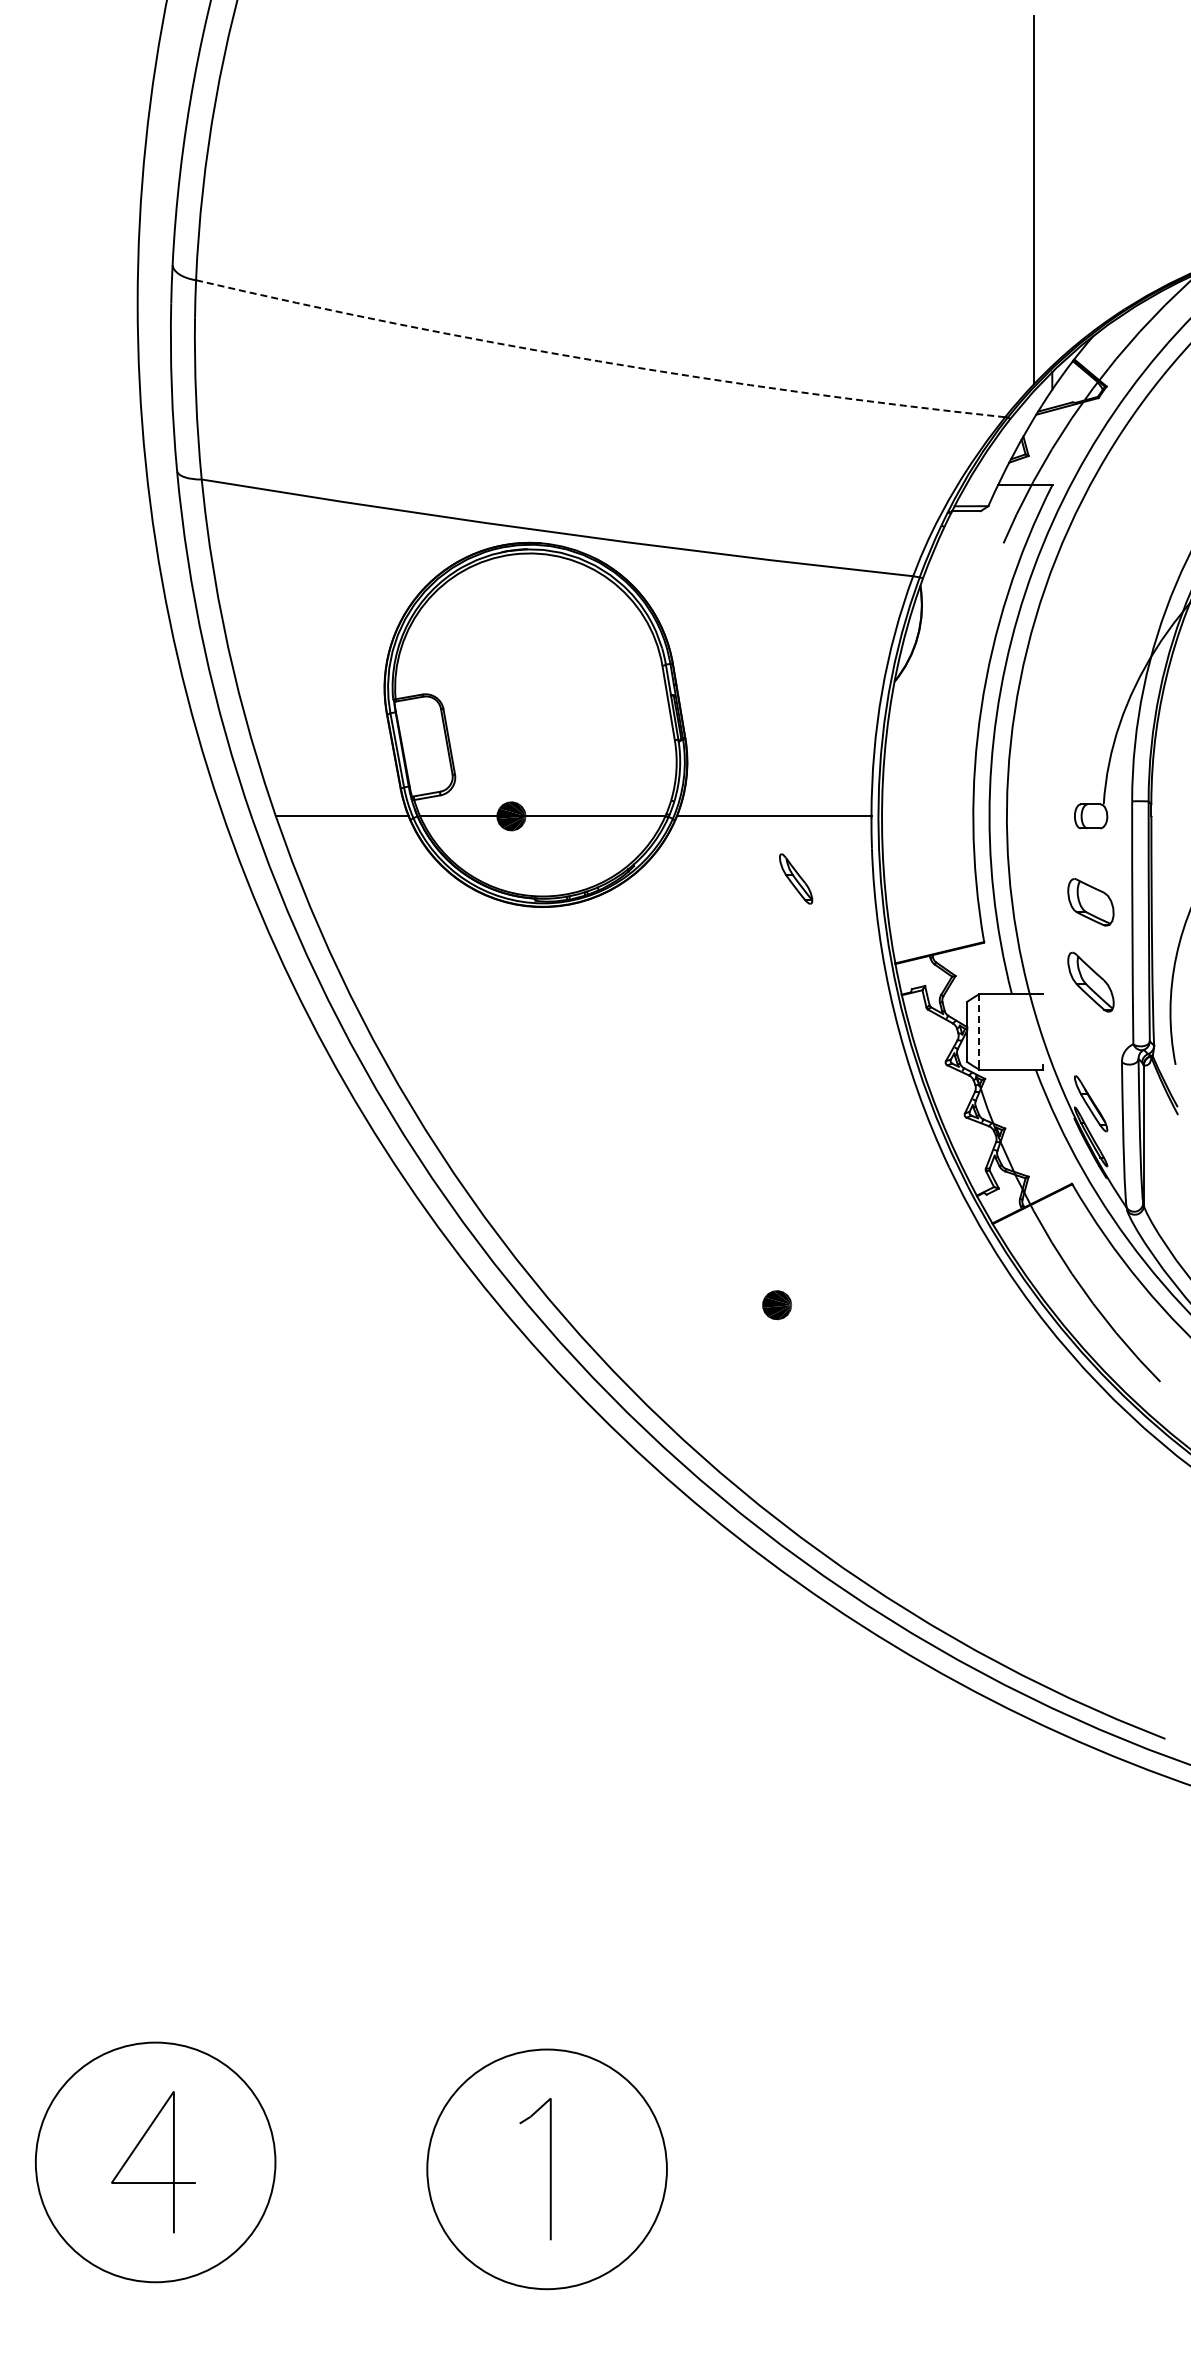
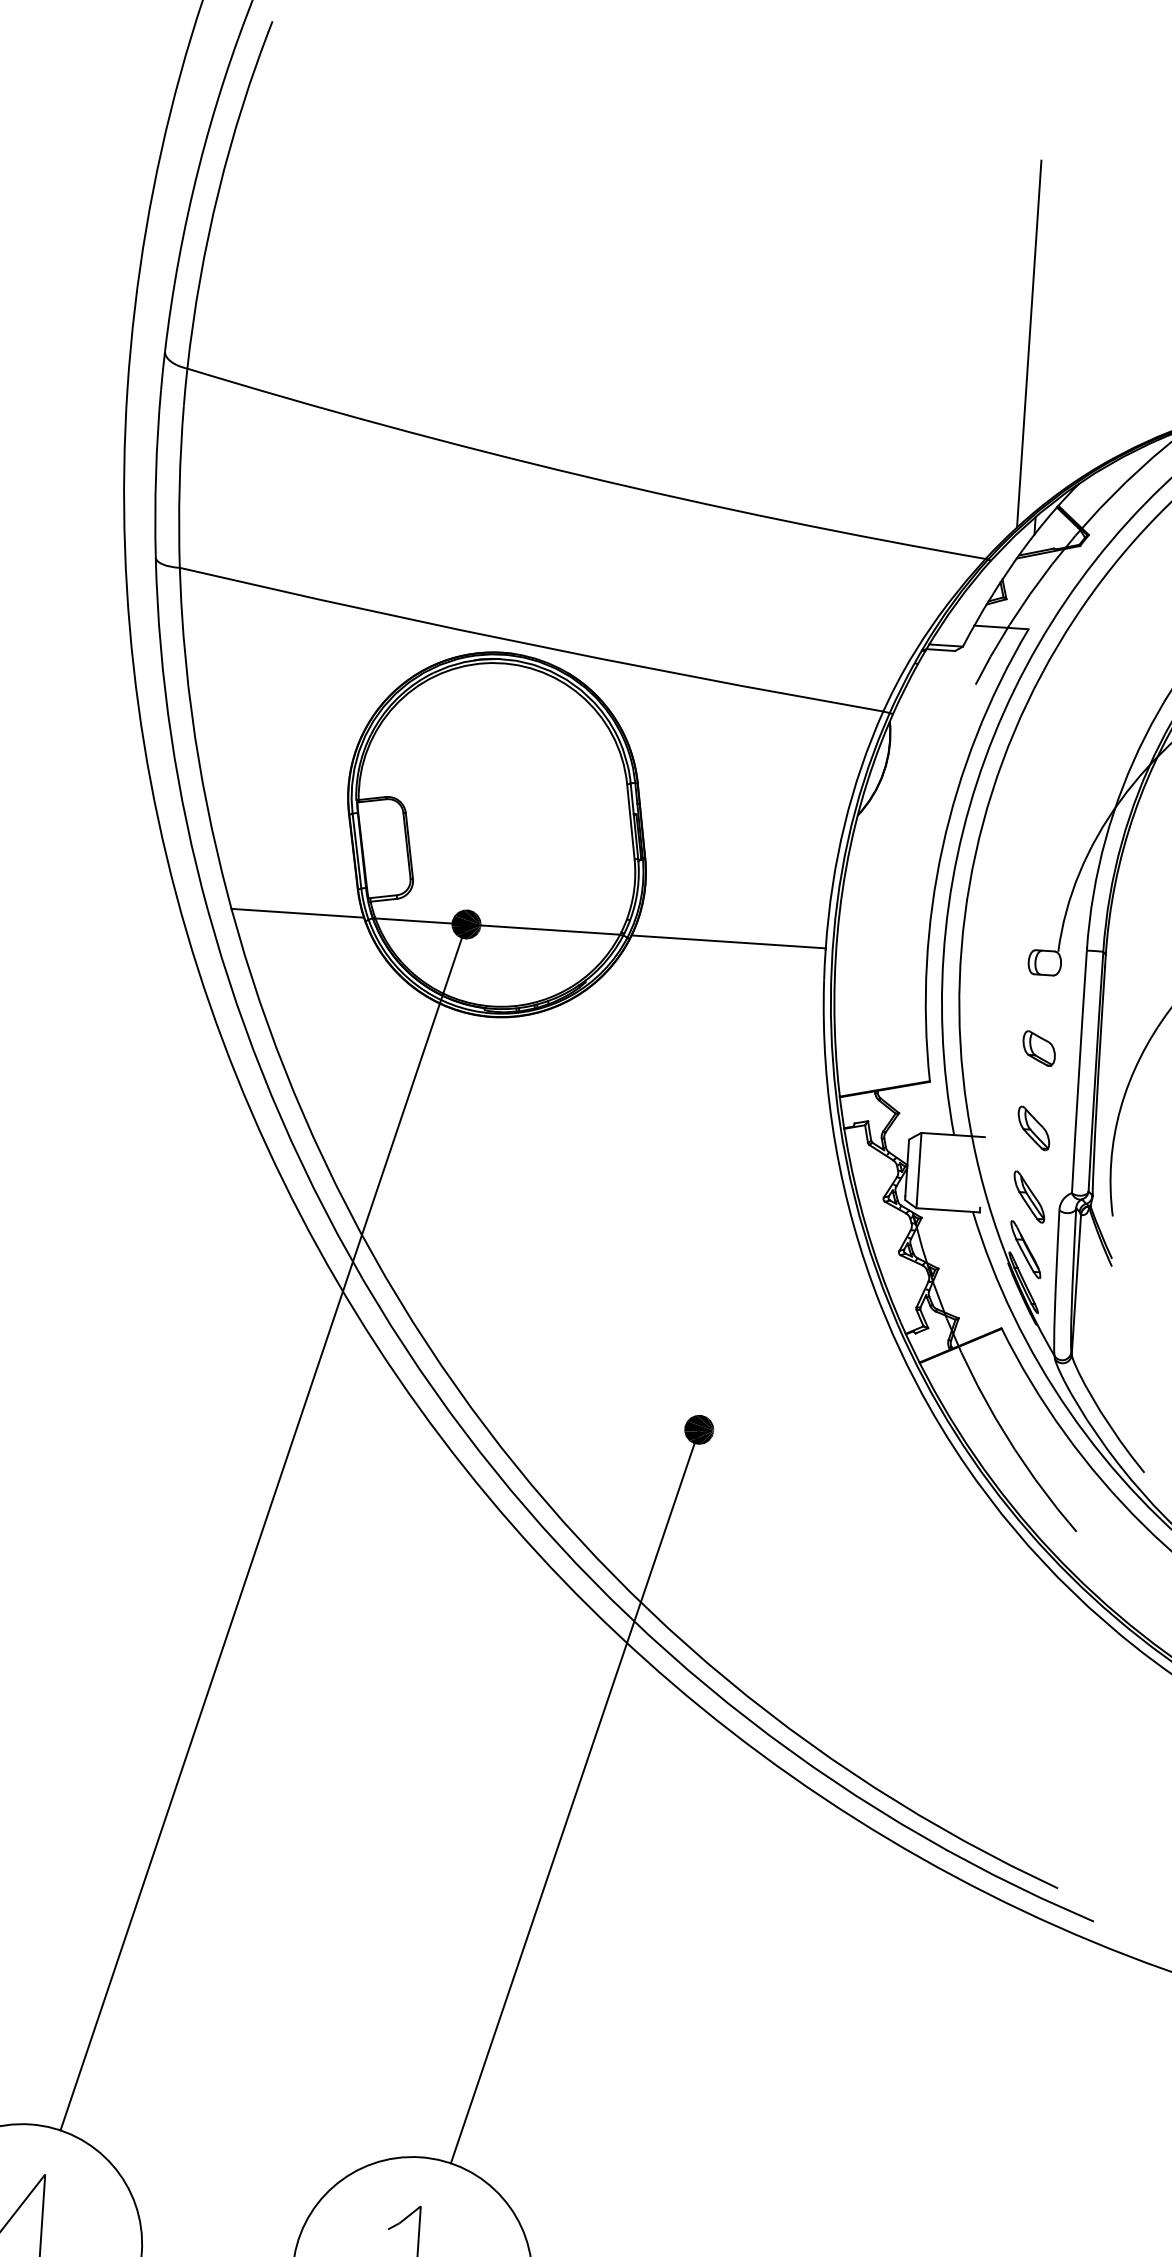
arc: (598, 361) -> (583, 476), dashed -> solid
part: (796, 878) -> (1029, 1196), moved
part: (1091, 901) -> (1039, 1047), size x0.71
part: (1091, 982) -> (1034, 1128), size x0.71
line: (979, 1030) -> (919, 1169), dashed -> solid
line: (348, 1431) -> (263, 1527), added
line: (677, 1679) -> (575, 1796), added

